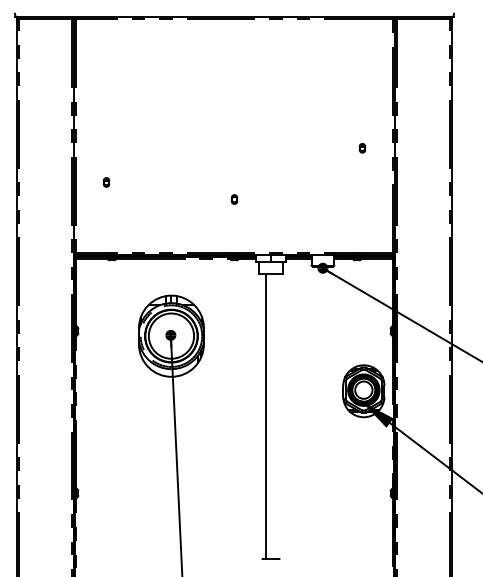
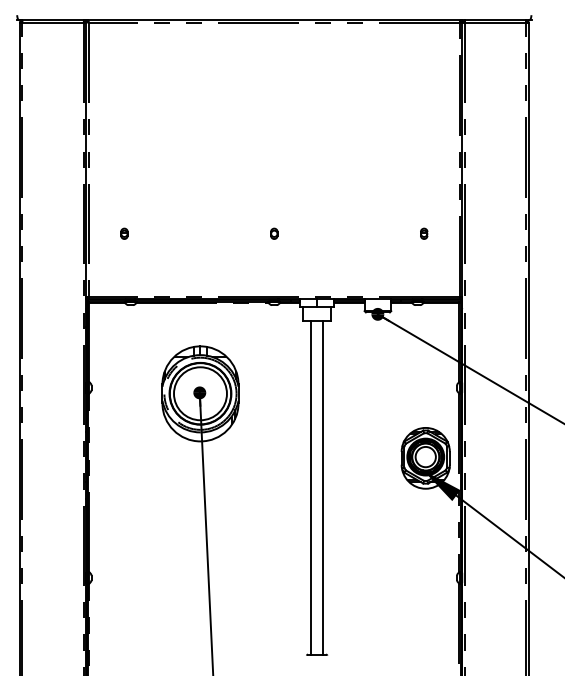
part: (362, 148) -> (424, 233), moved
part: (106, 182) -> (124, 233), moved
line: (276, 416) -> (323, 487), added

